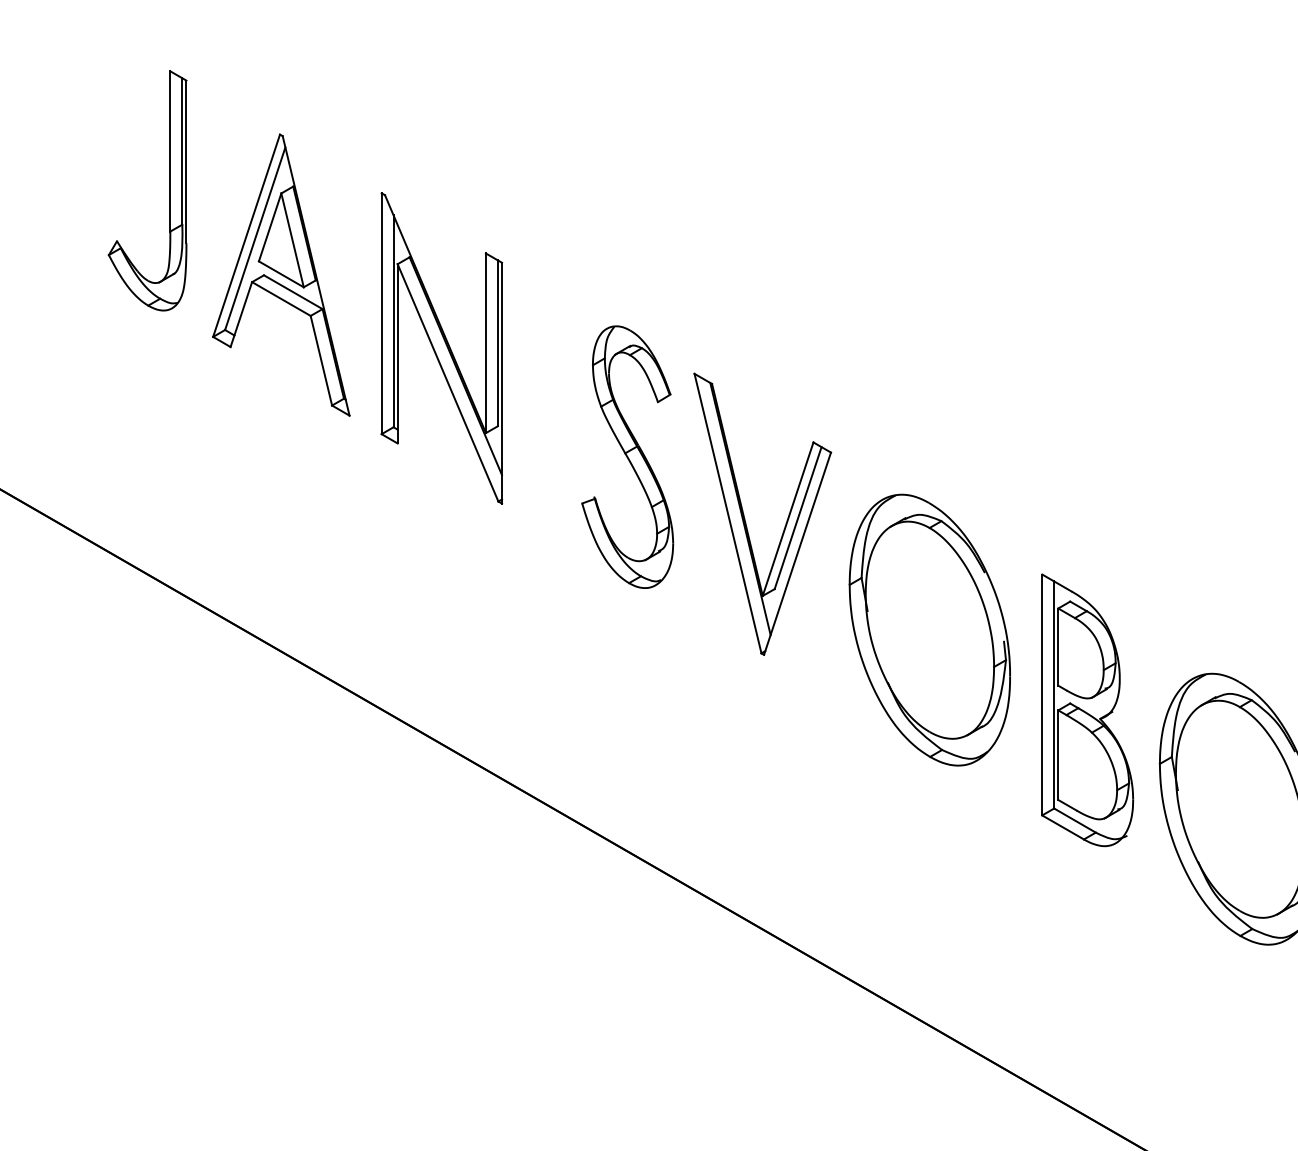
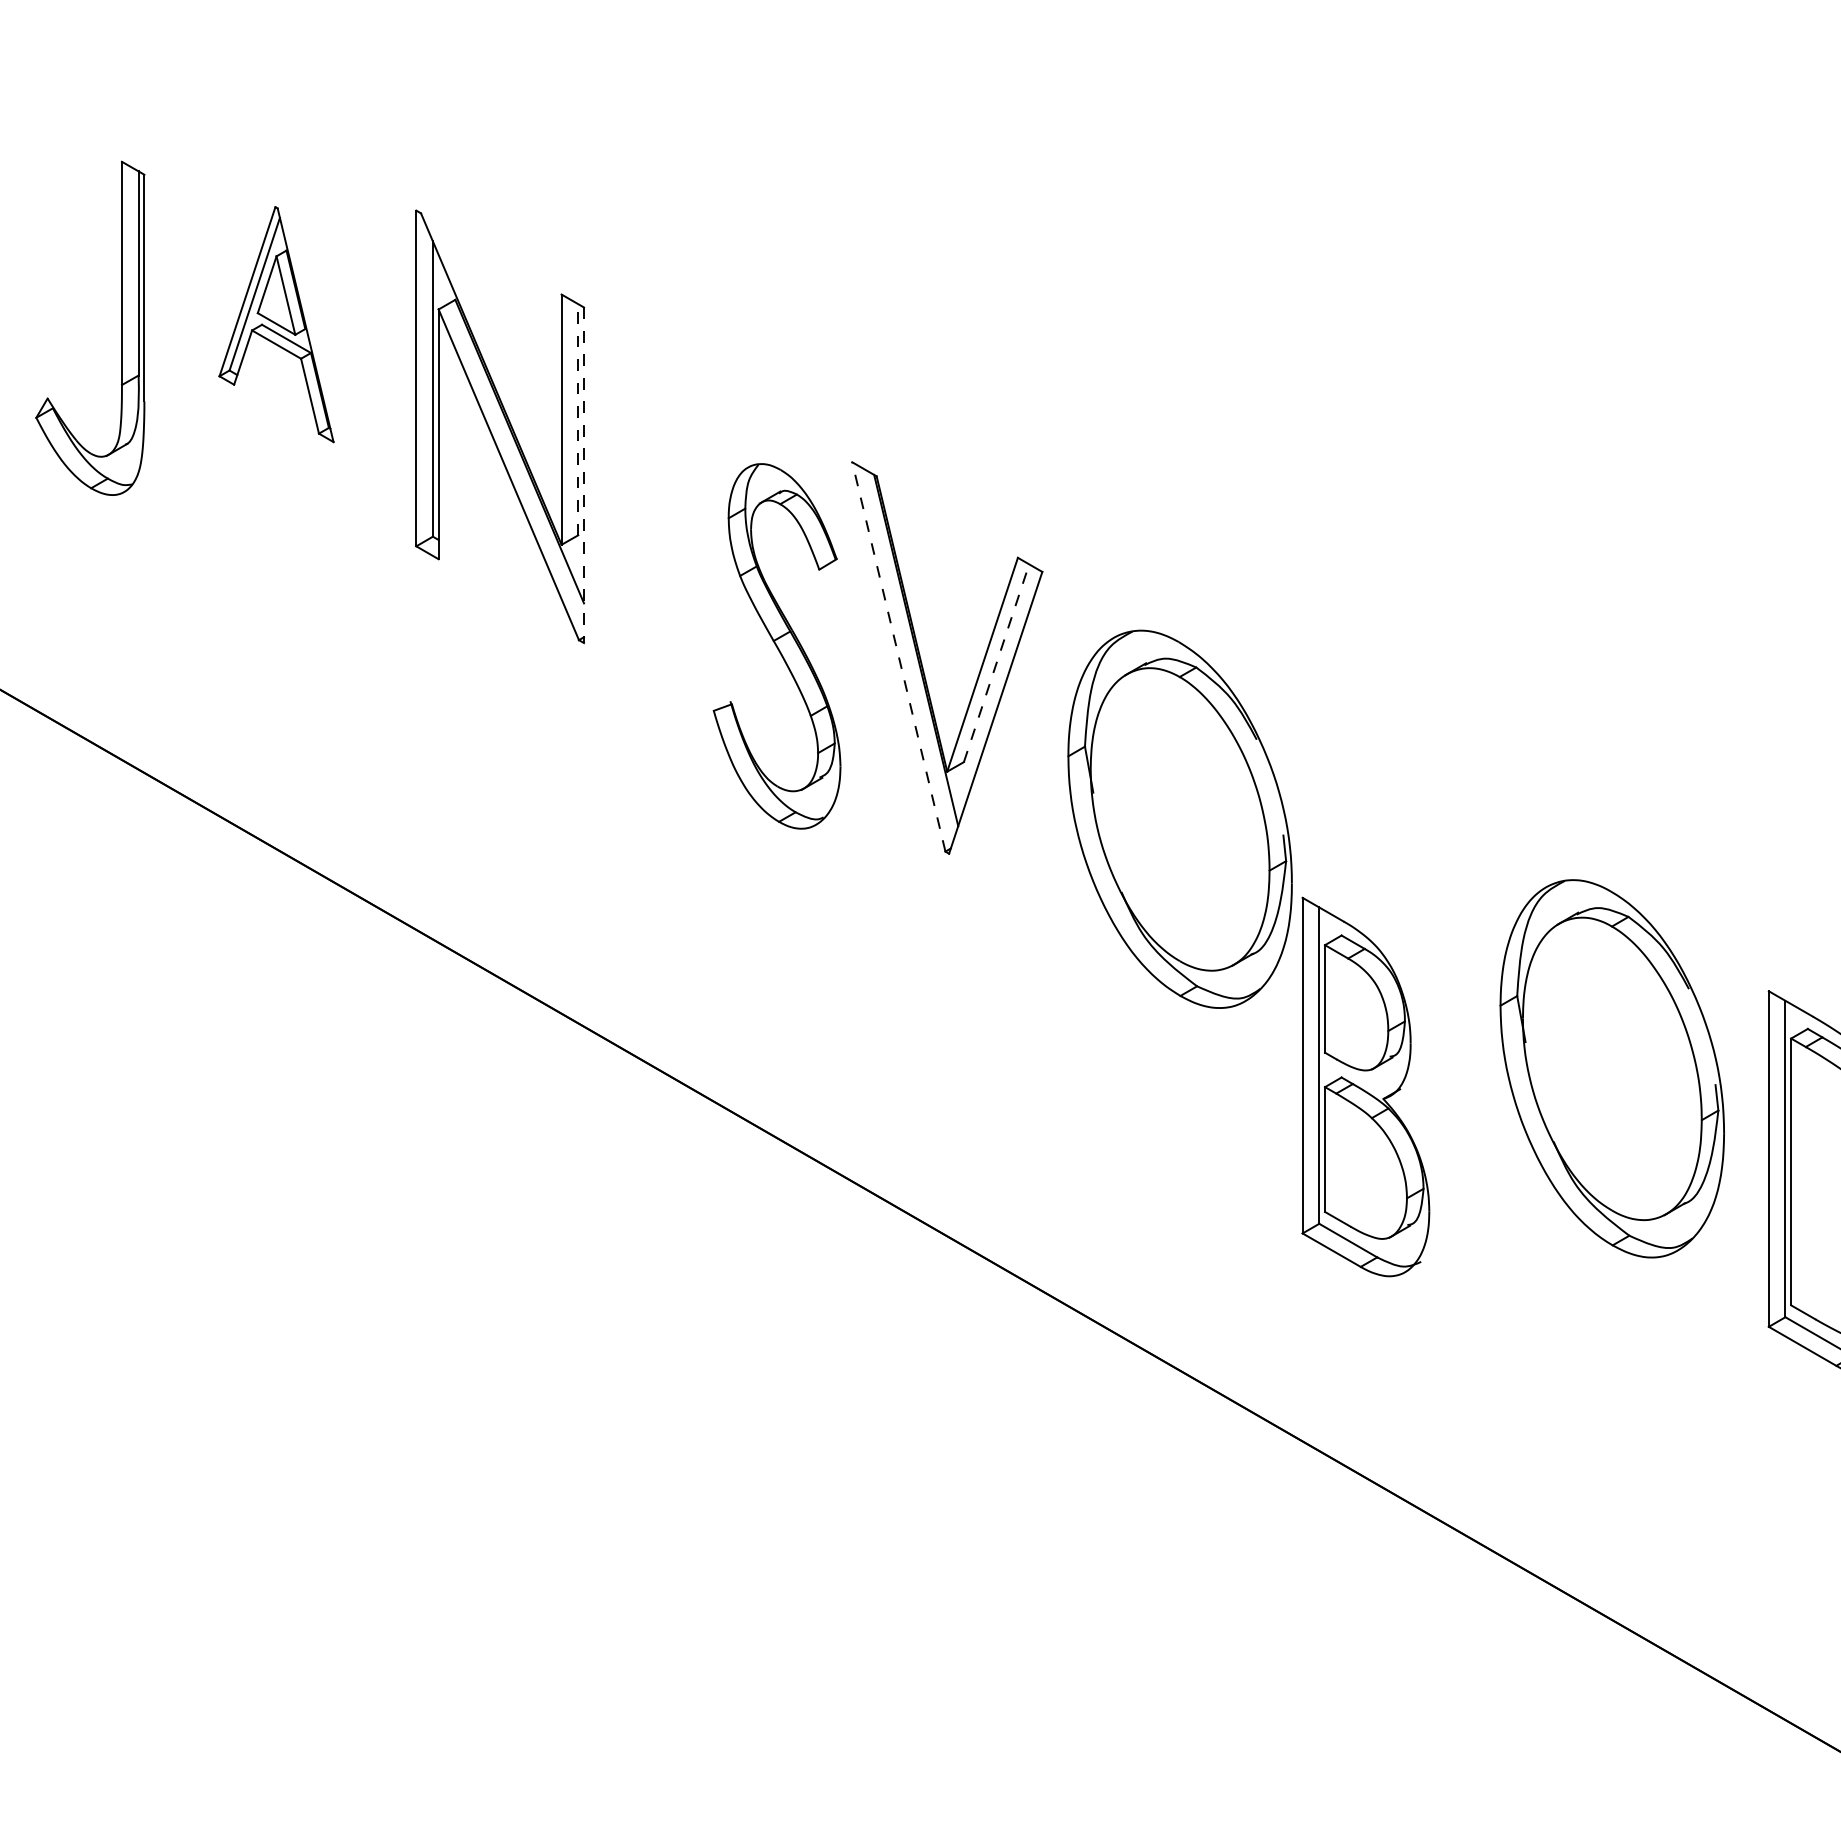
part: (170, 190) -> (121, 327), moved
part: (281, 274) -> (276, 324), size x0.6
line: (498, 343) -> (578, 419), solid -> dashed
line: (502, 383) -> (584, 475), solid -> dashed
part: (627, 457) -> (776, 646), moved
line: (727, 513) -> (898, 656), solid -> dashed
line: (798, 517) -> (996, 662), solid -> dashed
part: (1087, 709) -> (1365, 1086), moved

